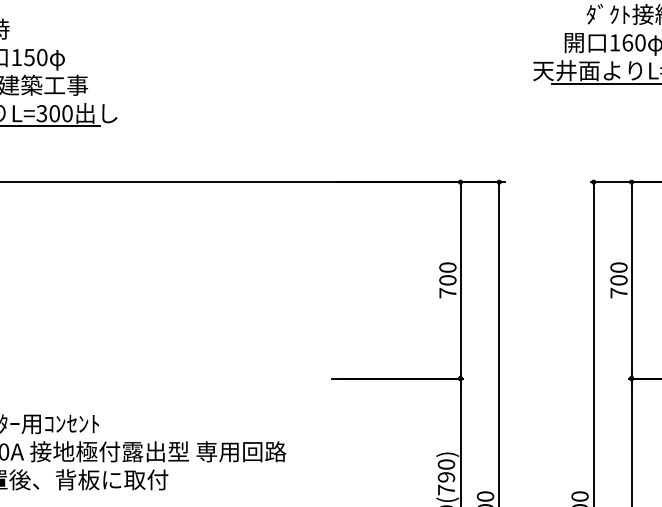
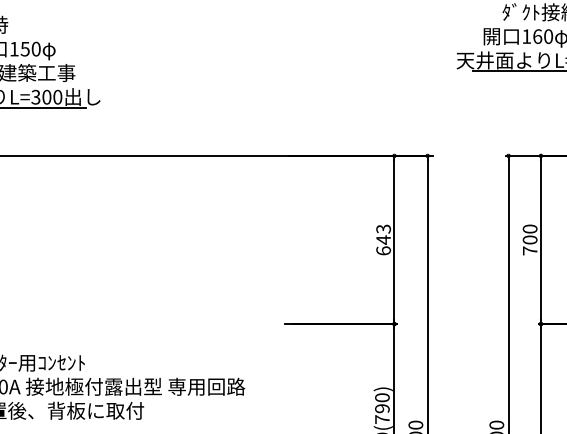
text: (447, 279) -> (383, 239), 700 -> 643

